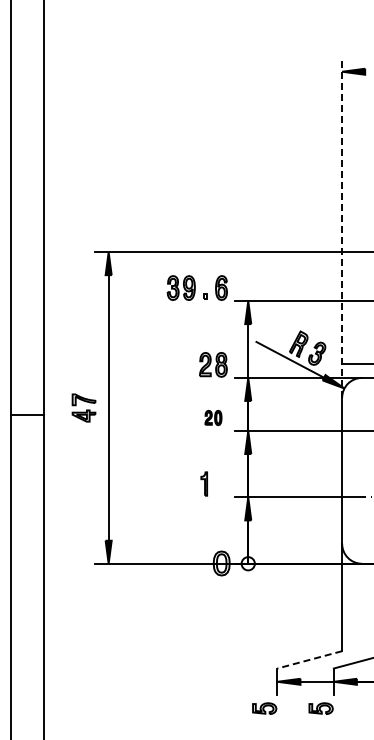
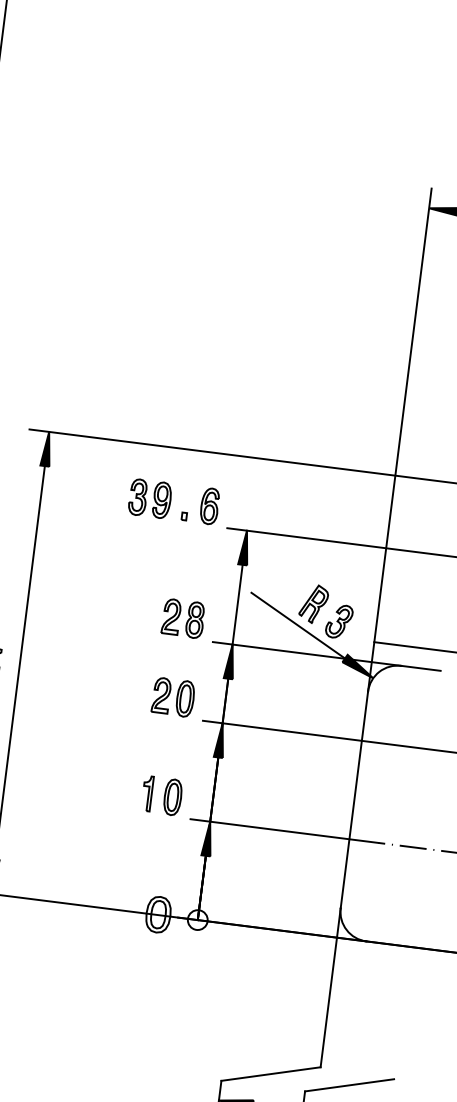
line: (342, 228) -> (400, 440), dashed -> solid
part: (213, 417) -> (173, 696), size x1.67
part: (221, 484) -> (172, 797), added
line: (309, 659) -> (270, 1073), dashed -> solid

